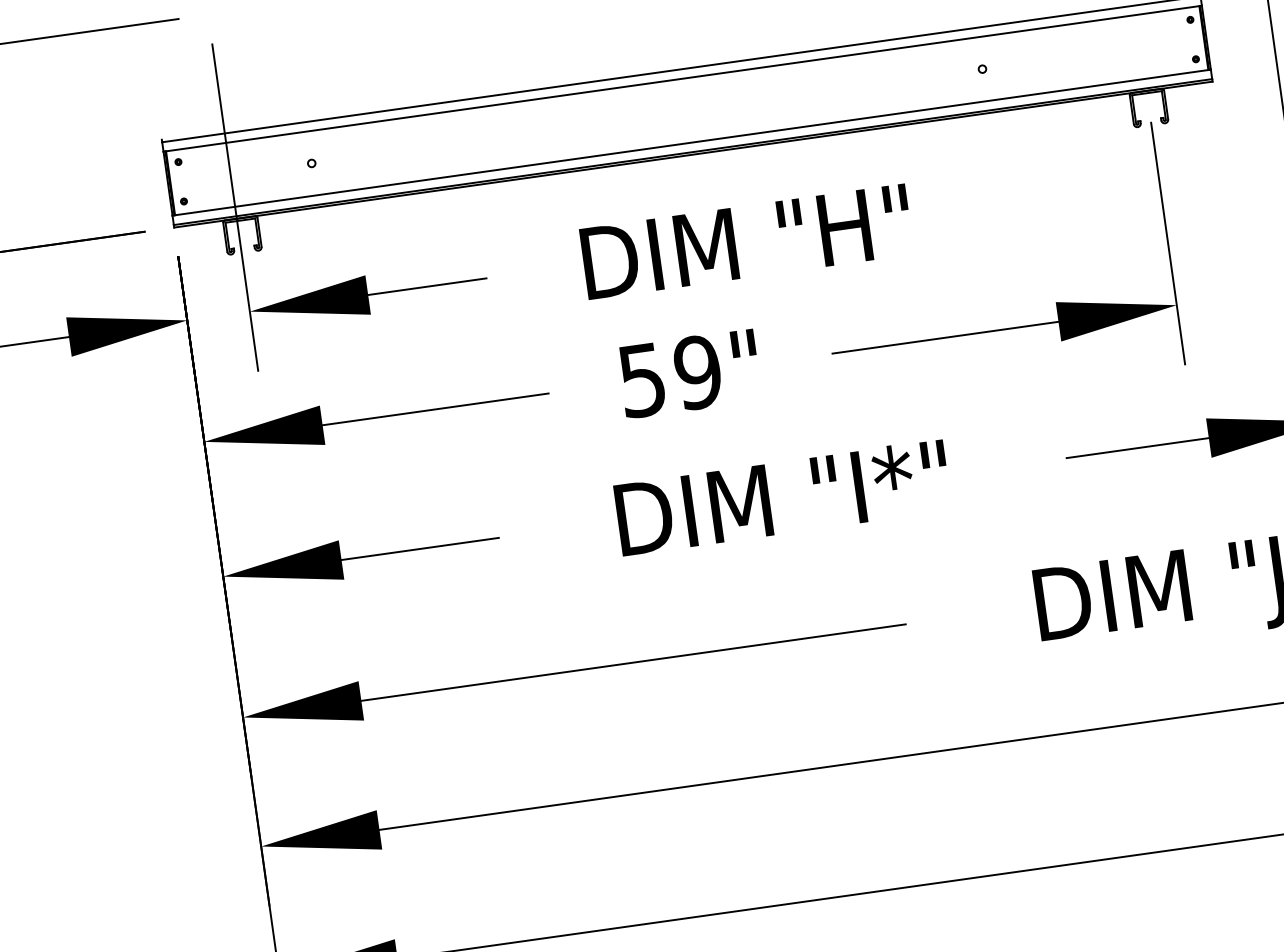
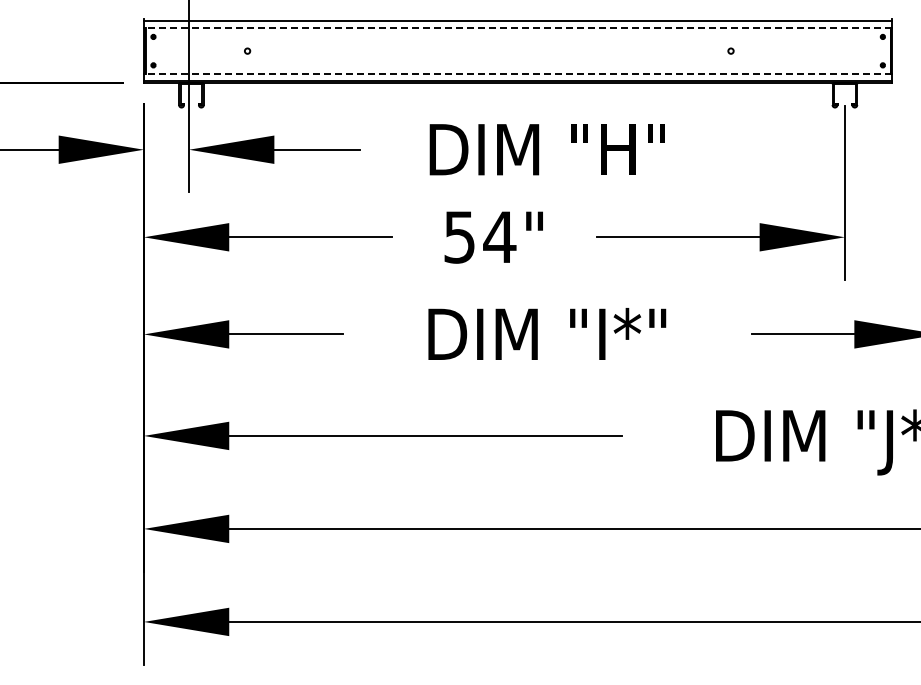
line: (681, 79) -> (517, 28), solid -> dashed
line: (690, 143) -> (517, 74), solid -> dashed
text: (697, 371) -> (499, 236), 59" -> 54"

